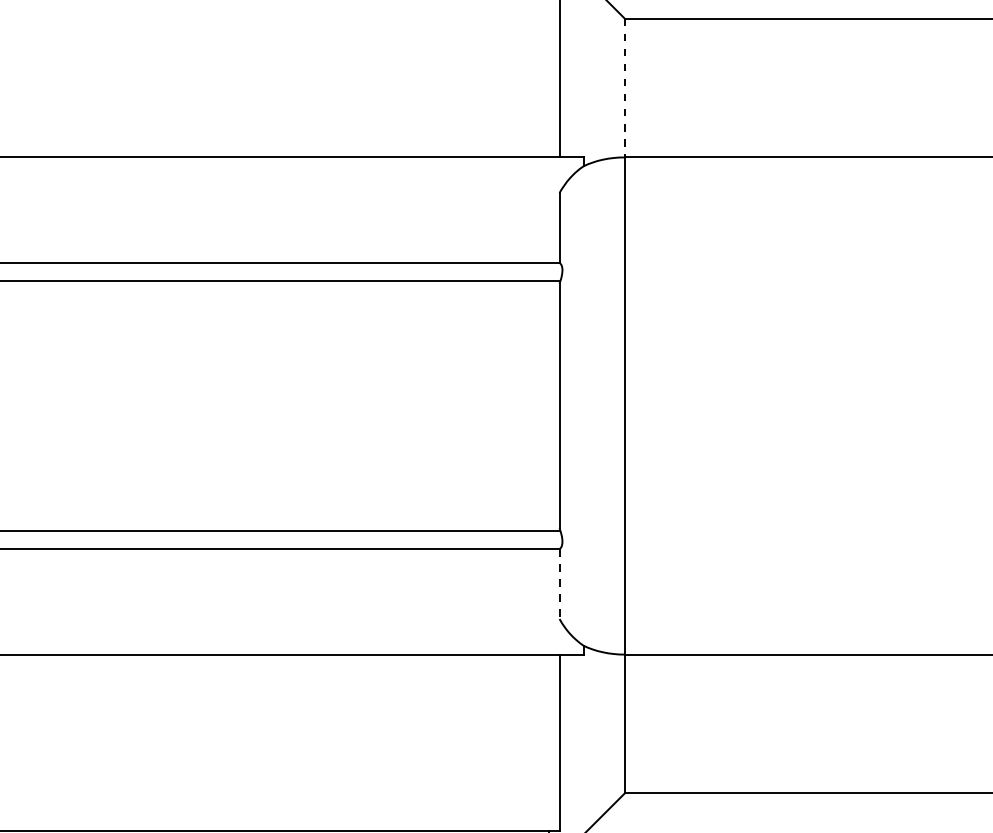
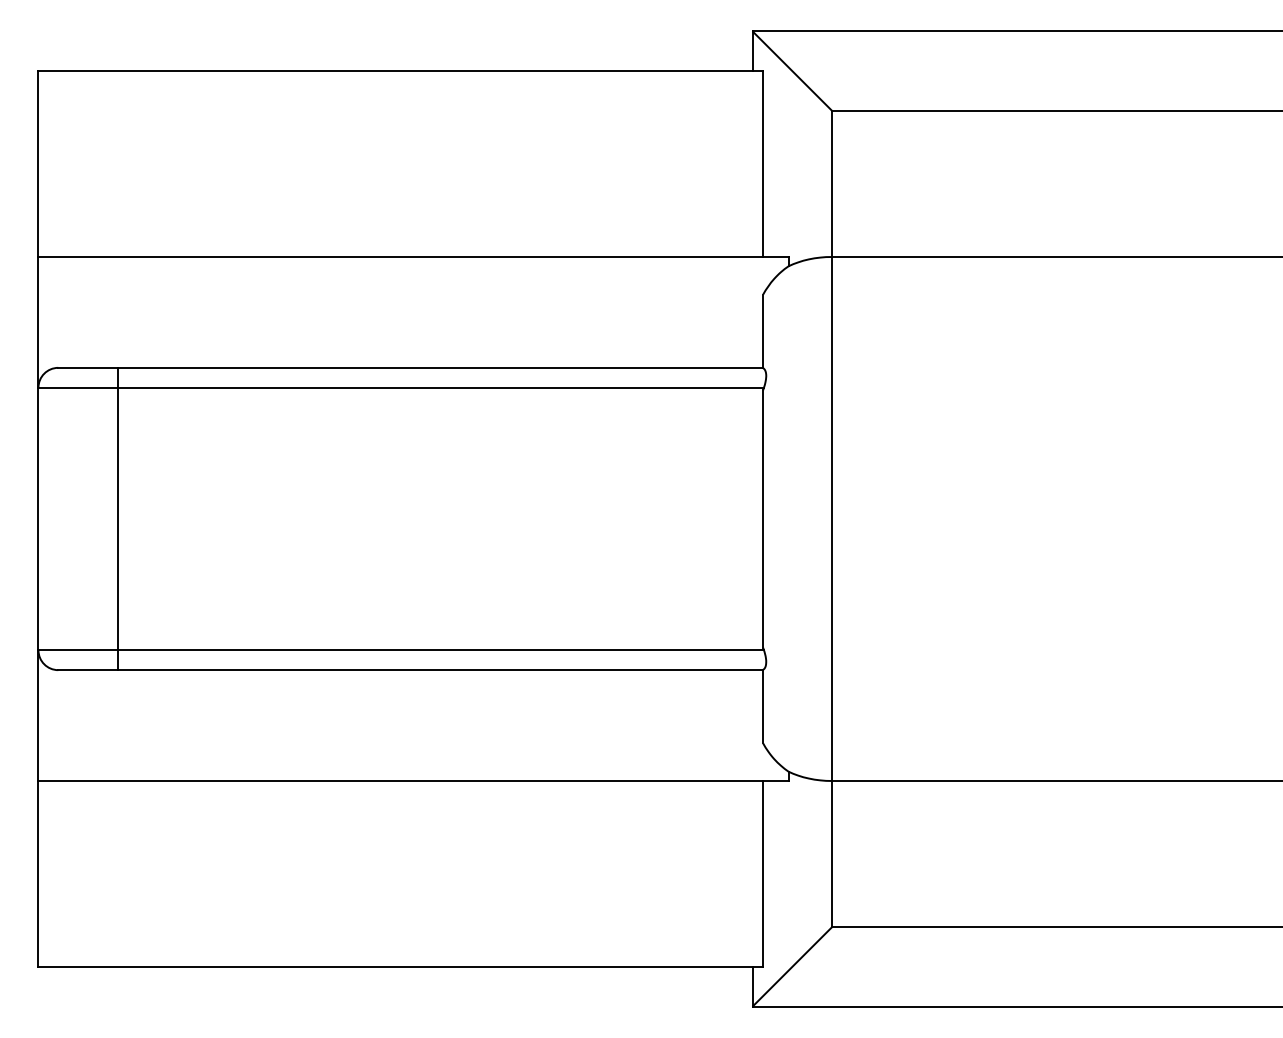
line: (624, 88) -> (831, 184), dashed -> solid
line: (559, 583) -> (763, 706), dashed -> solid

